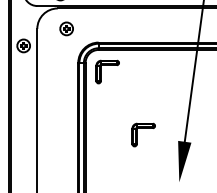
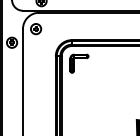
part: (66, 28) -> (35, 28), moved
part: (143, 134) -> (108, 113), removed

